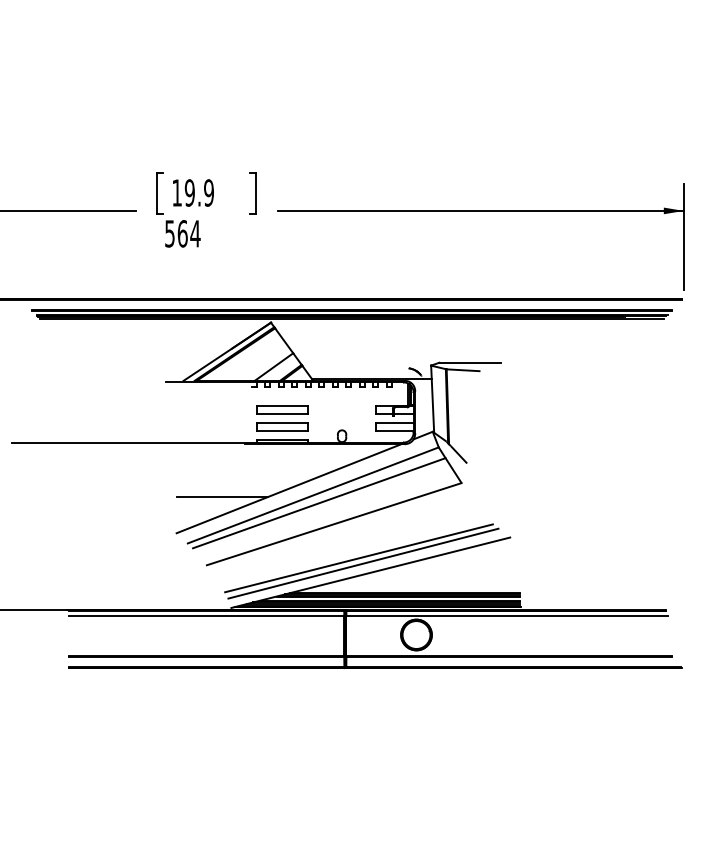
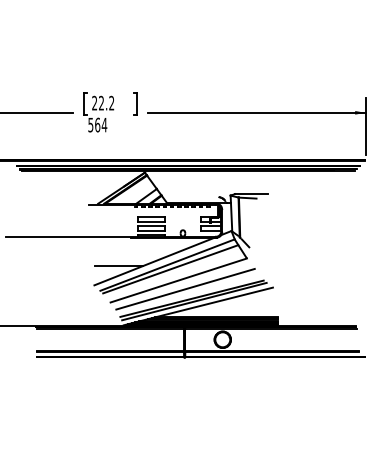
text: (193, 191) -> (103, 102), 19.9 -> 22.2
line: (346, 539) -> (185, 288), added

